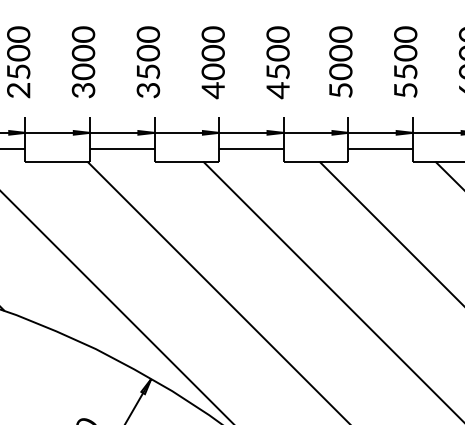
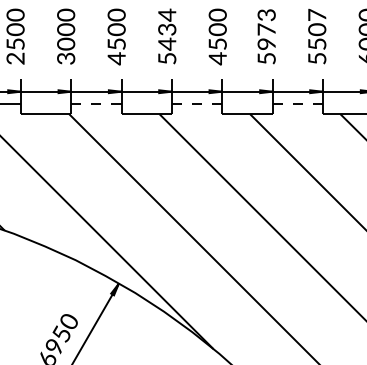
text: (406, 33) -> (317, 14), 5500 -> 5507
text: (340, 53) -> (266, 29), 5000 -> 5973
text: (213, 62) -> (167, 36), 4000 -> 5434
text: (148, 90) -> (116, 58), 3500 -> 4500
line: (121, 149) -> (95, 104), solid -> dashed
line: (250, 149) -> (196, 104), solid -> dashed
line: (380, 149) -> (297, 104), solid -> dashed

